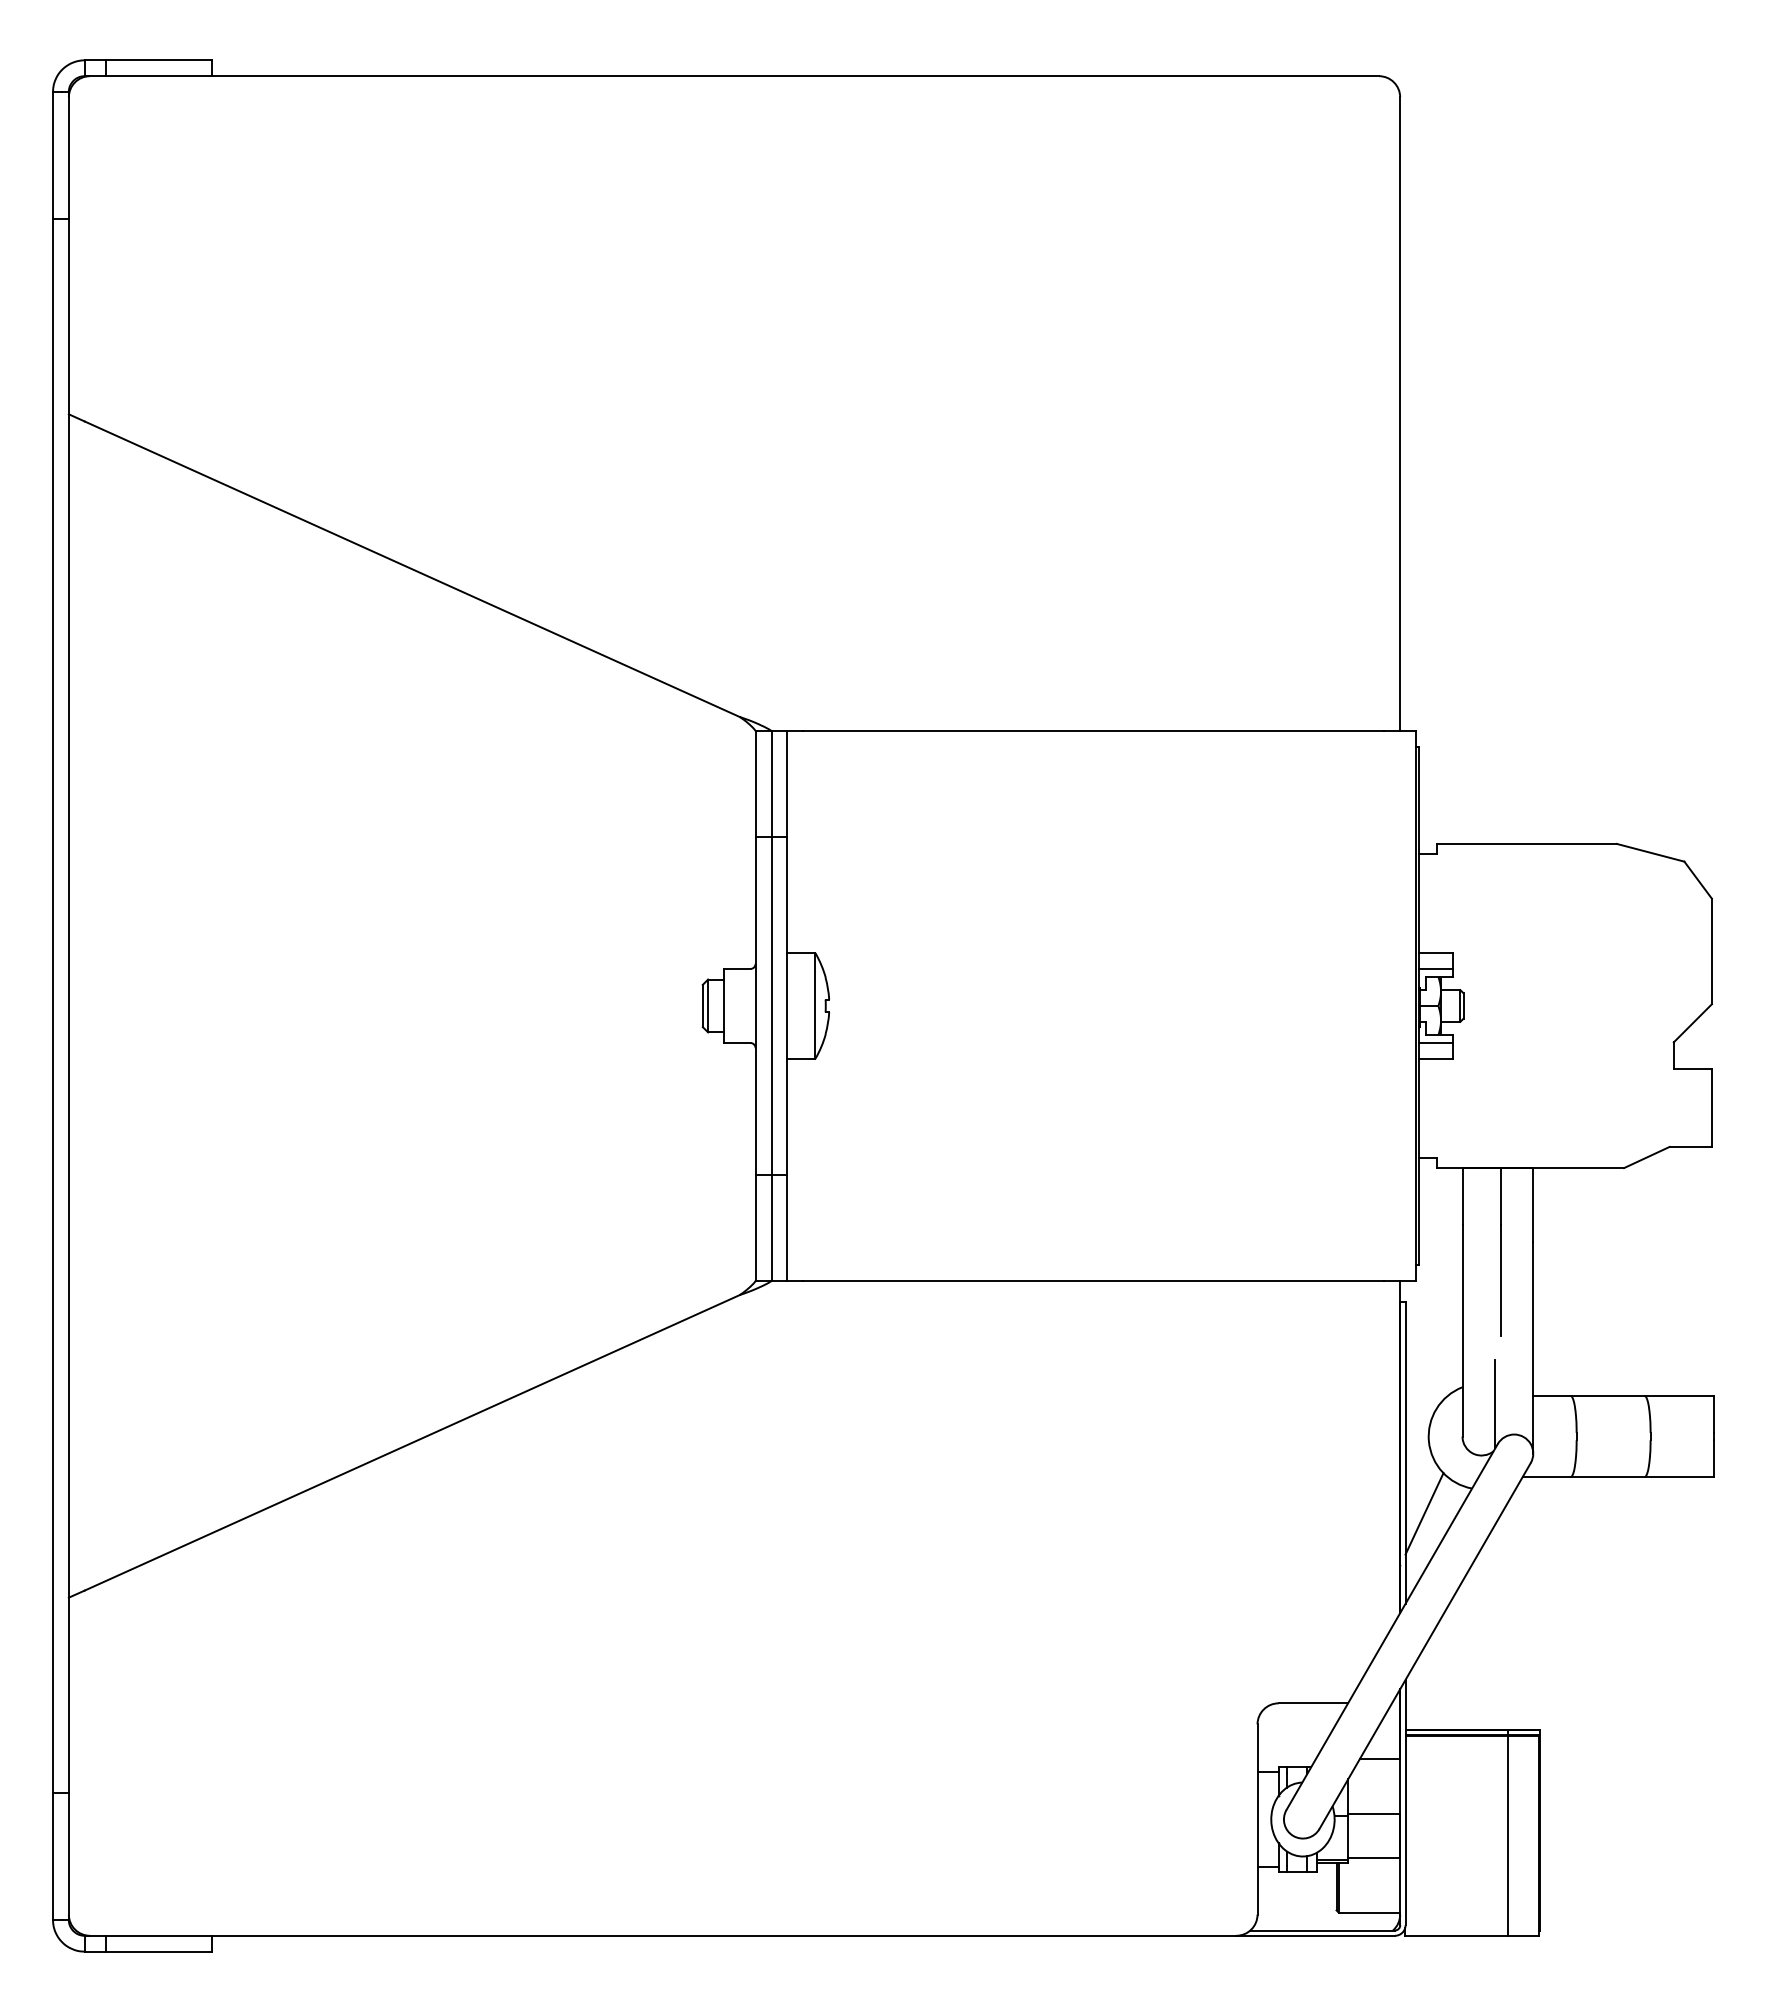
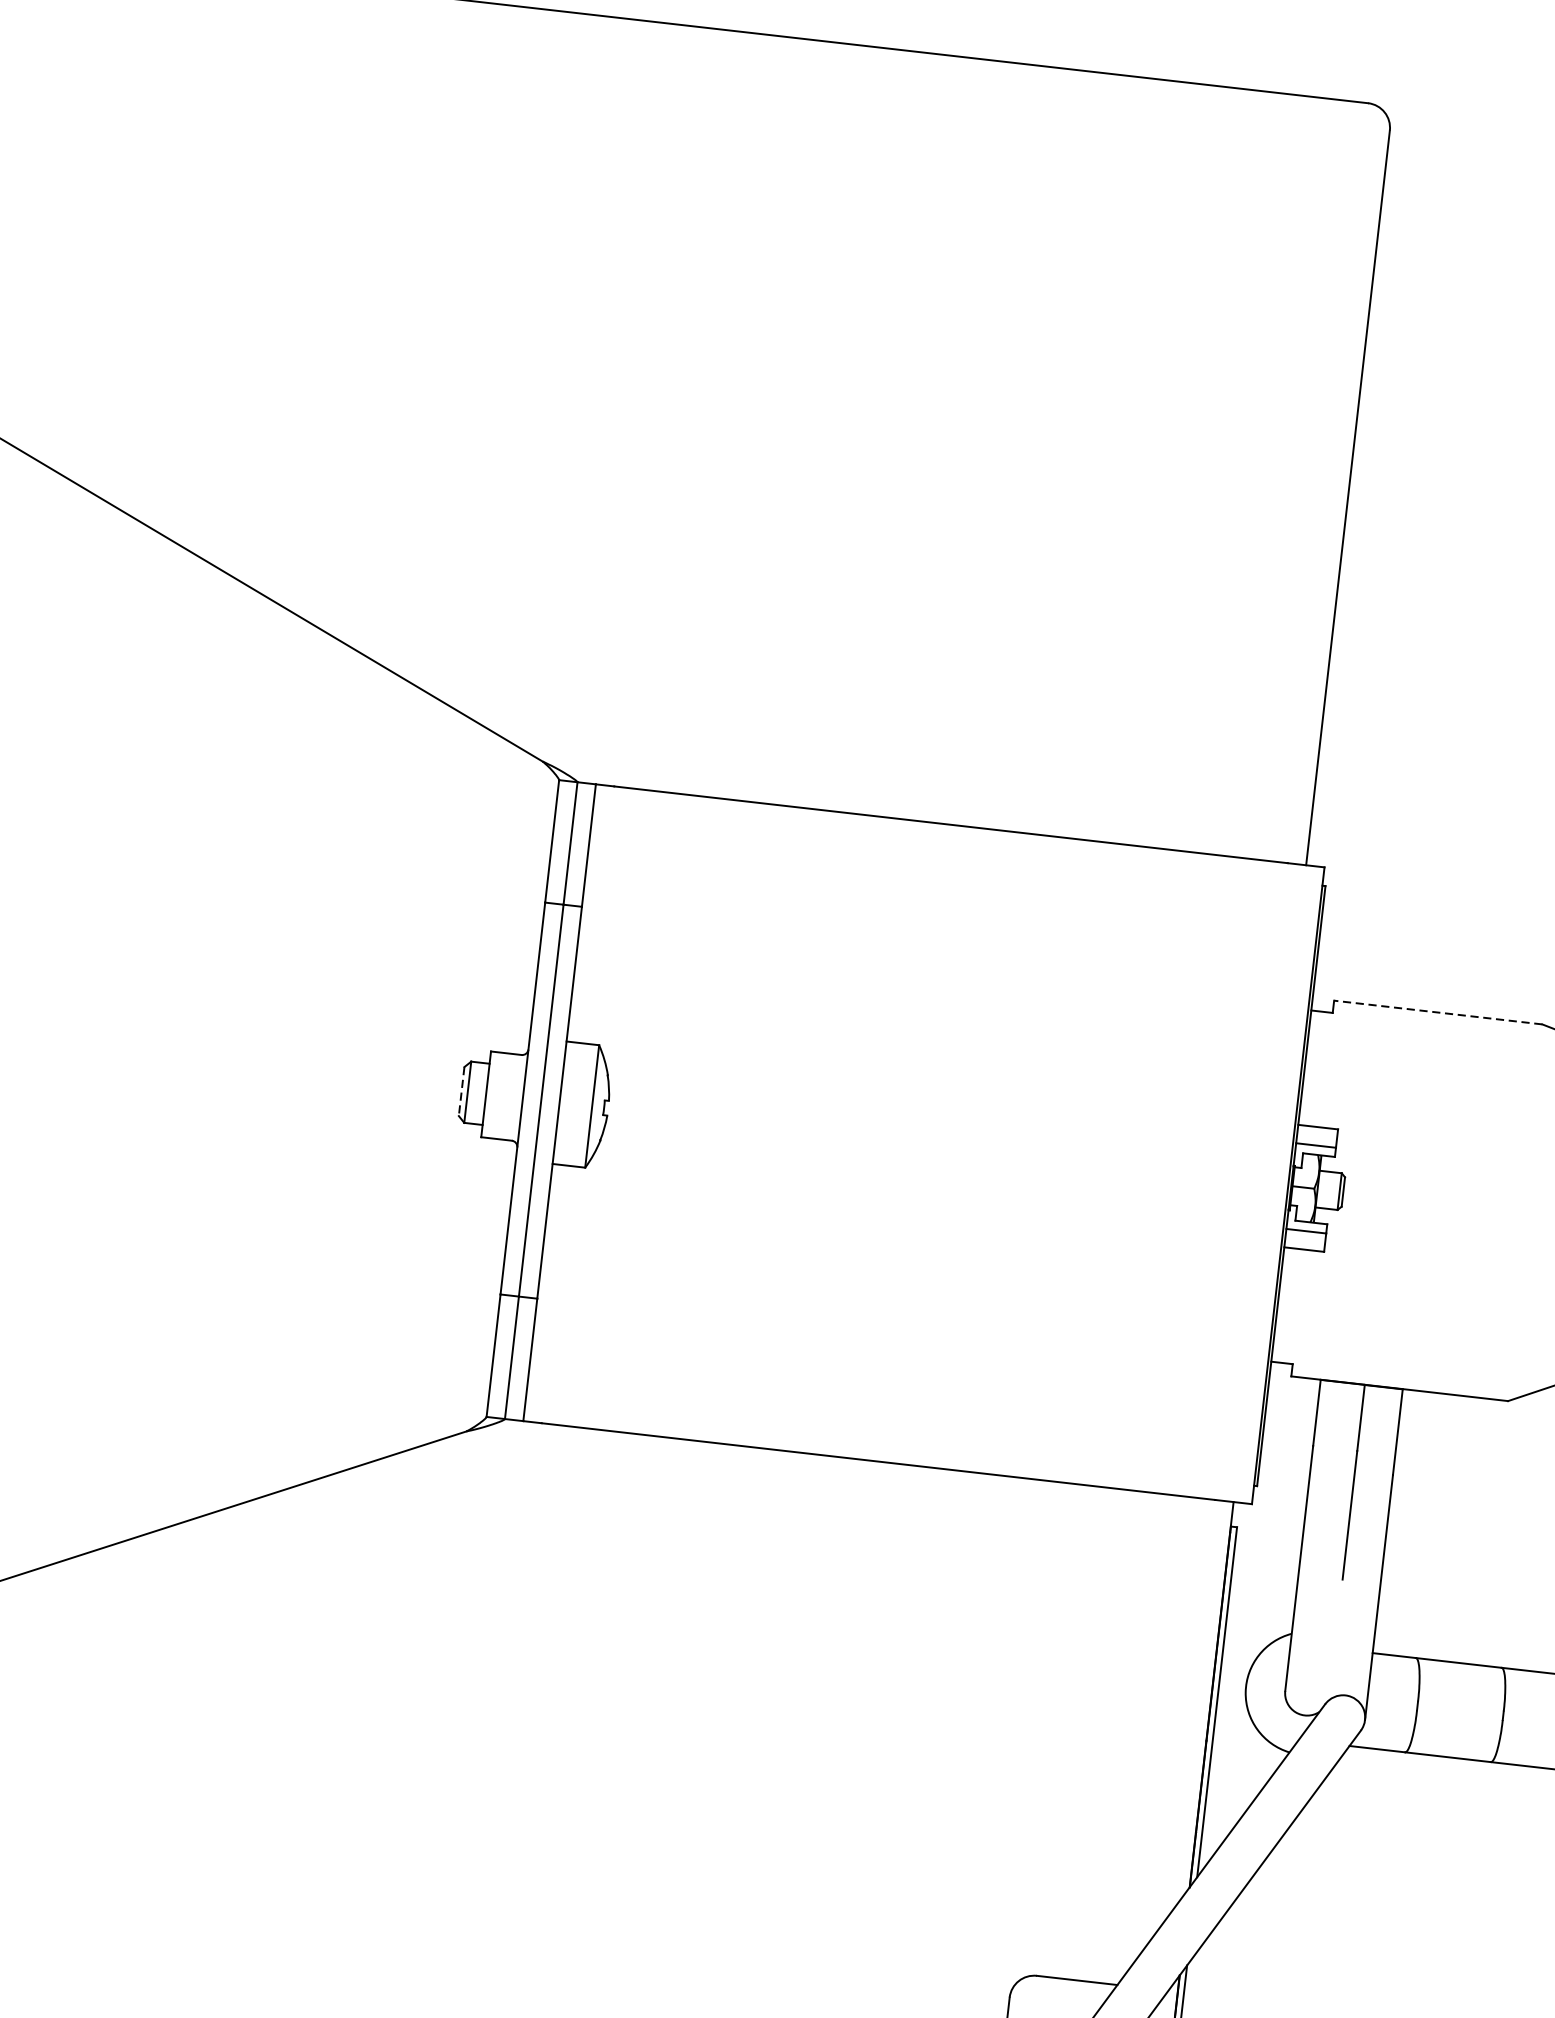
line: (1526, 843) -> (1437, 1012), solid -> dashed
line: (702, 1006) -> (461, 1092), solid -> dashed
line: (1495, 1404) -> (1327, 1658), removed
line: (1424, 1513) -> (1231, 1775), removed

